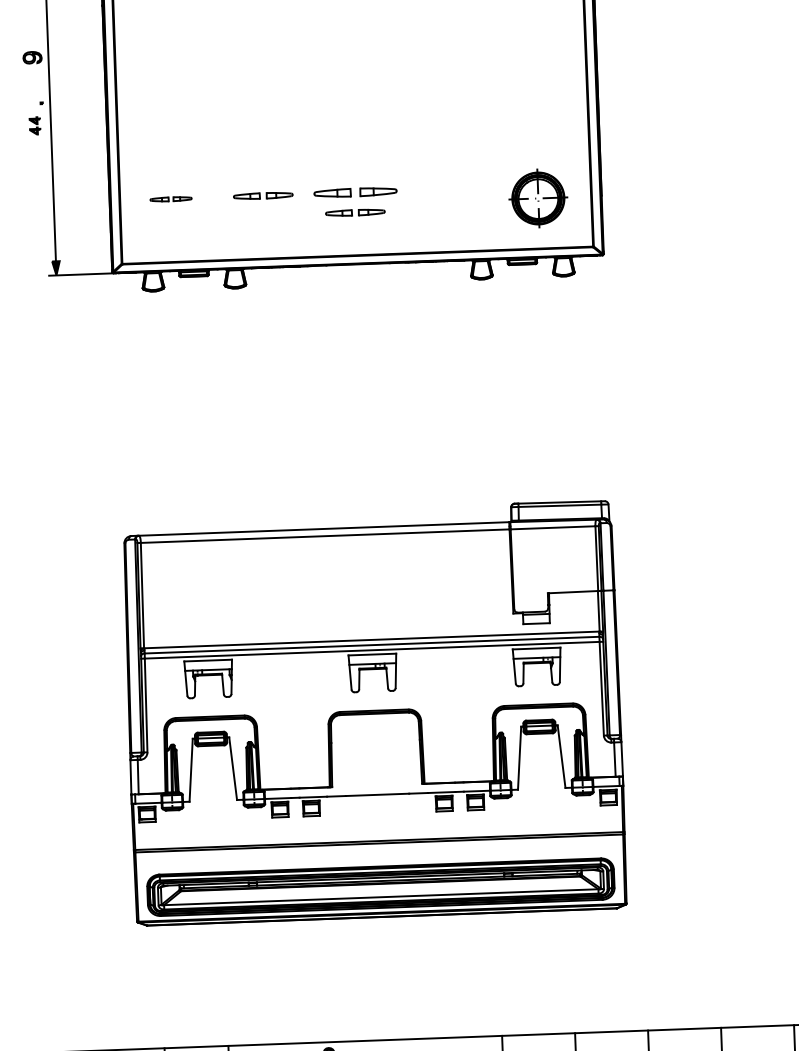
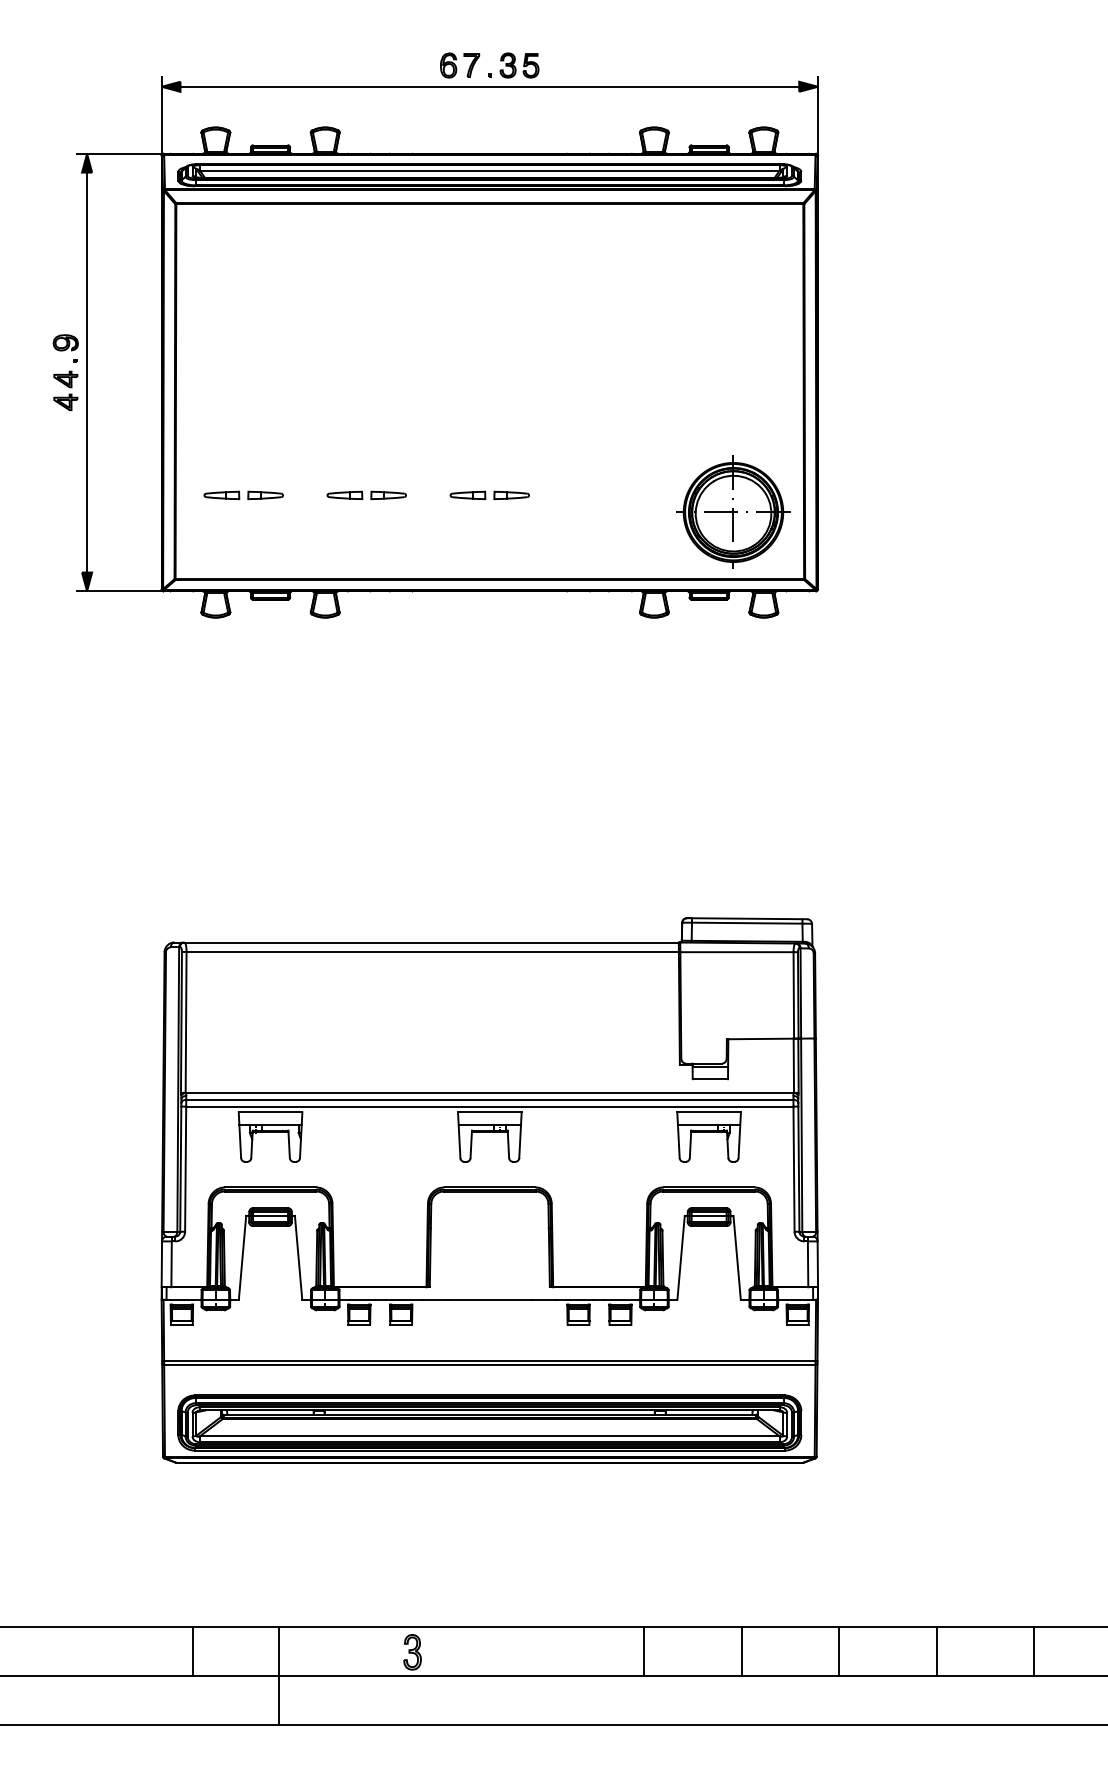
part: (32, 57) -> (65, 342), moved
part: (34, 125) -> (65, 390), size x1.67
part: (355, 192) -> (489, 495), size x0.71
part: (538, 197) -> (733, 511), size x1.43
part: (170, 199) -> (243, 495), size x1.43
part: (355, 212) -> (488, 522), removed

